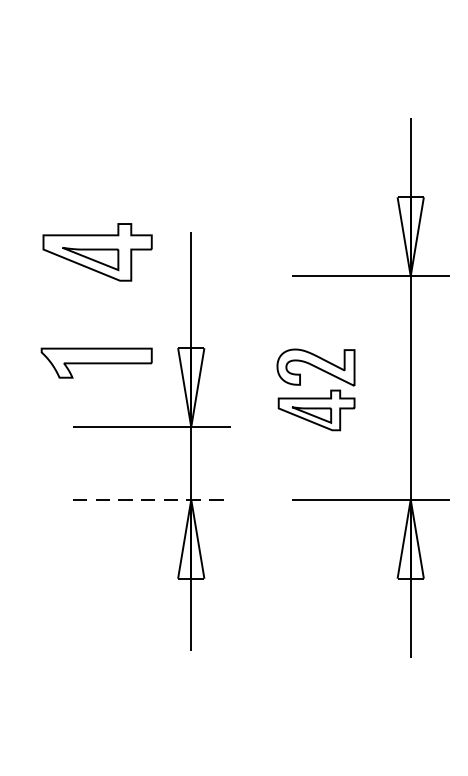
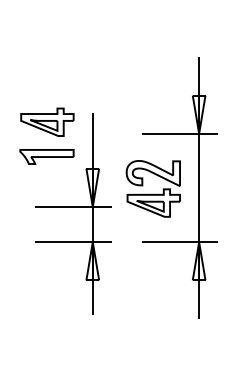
part: (95, 362) -> (46, 156), moved
part: (314, 389) -> (152, 188), size x1.43
line: (153, 500) -> (74, 242), dashed -> solid

